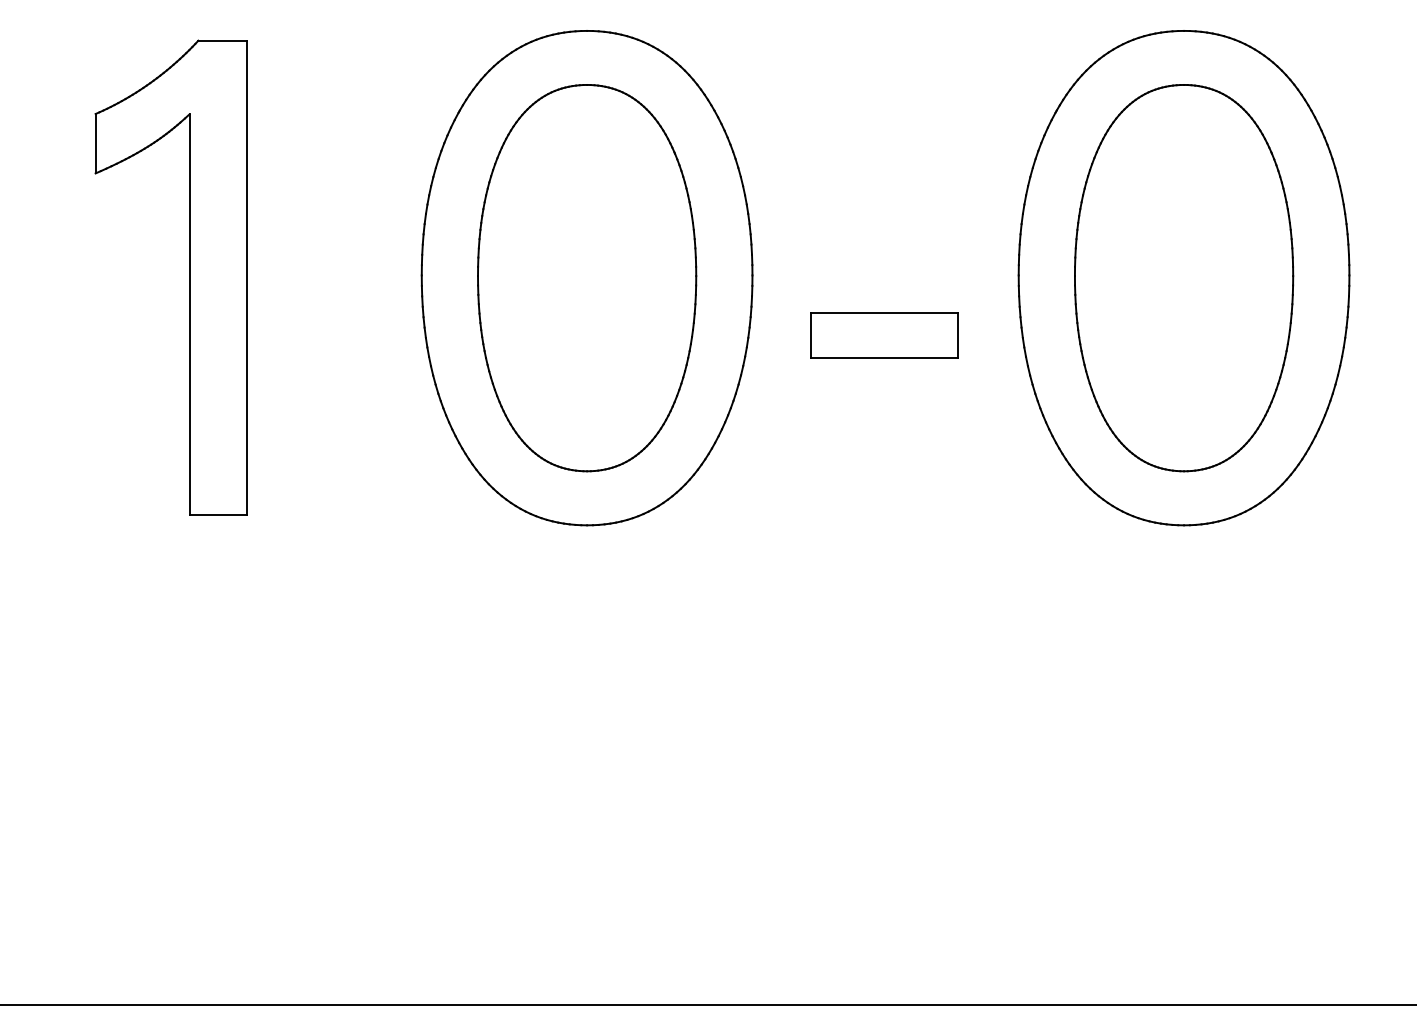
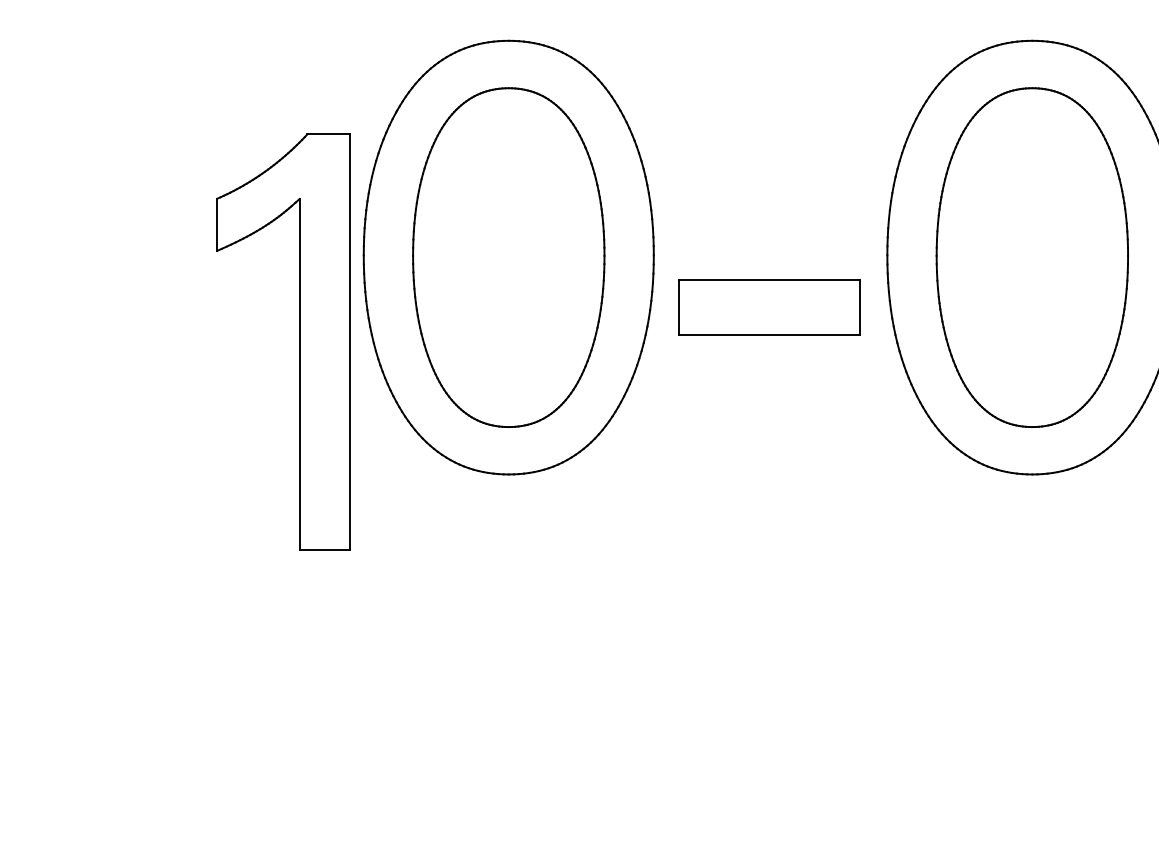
part: (189, 277) -> (299, 342), moved
part: (884, 335) -> (769, 307), size x1.4

